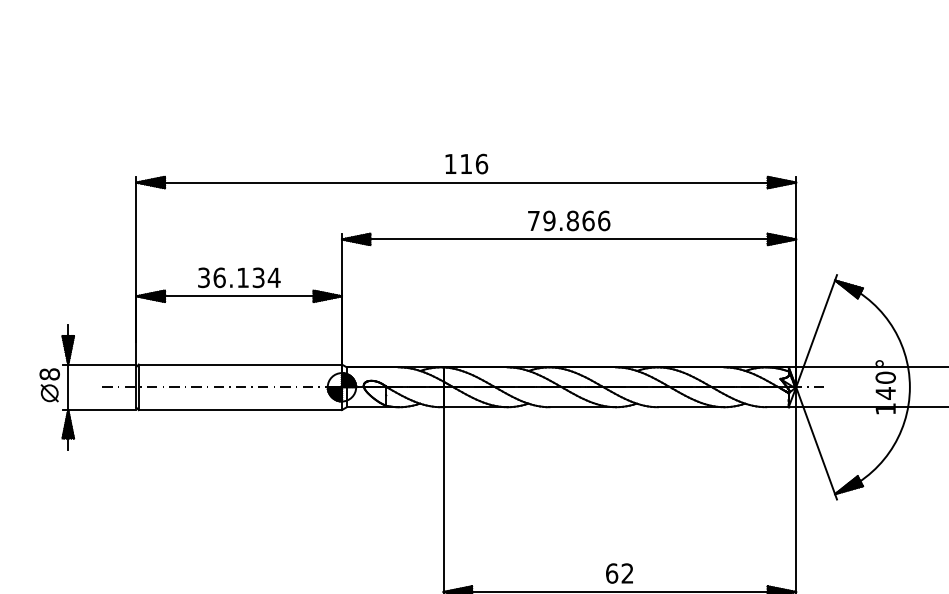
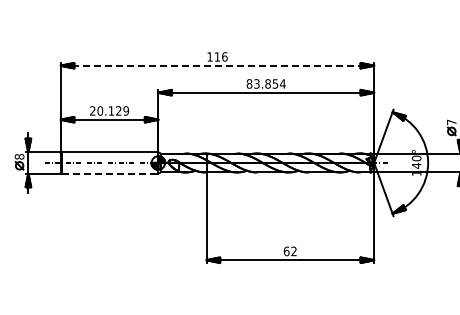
line: (466, 182) -> (217, 65), solid -> dashed
text: (567, 219) -> (265, 83), 79.866 -> 83.854
text: (239, 276) -> (109, 110), 36.134 -> 20.129
line: (241, 409) -> (110, 173), solid -> dashed

